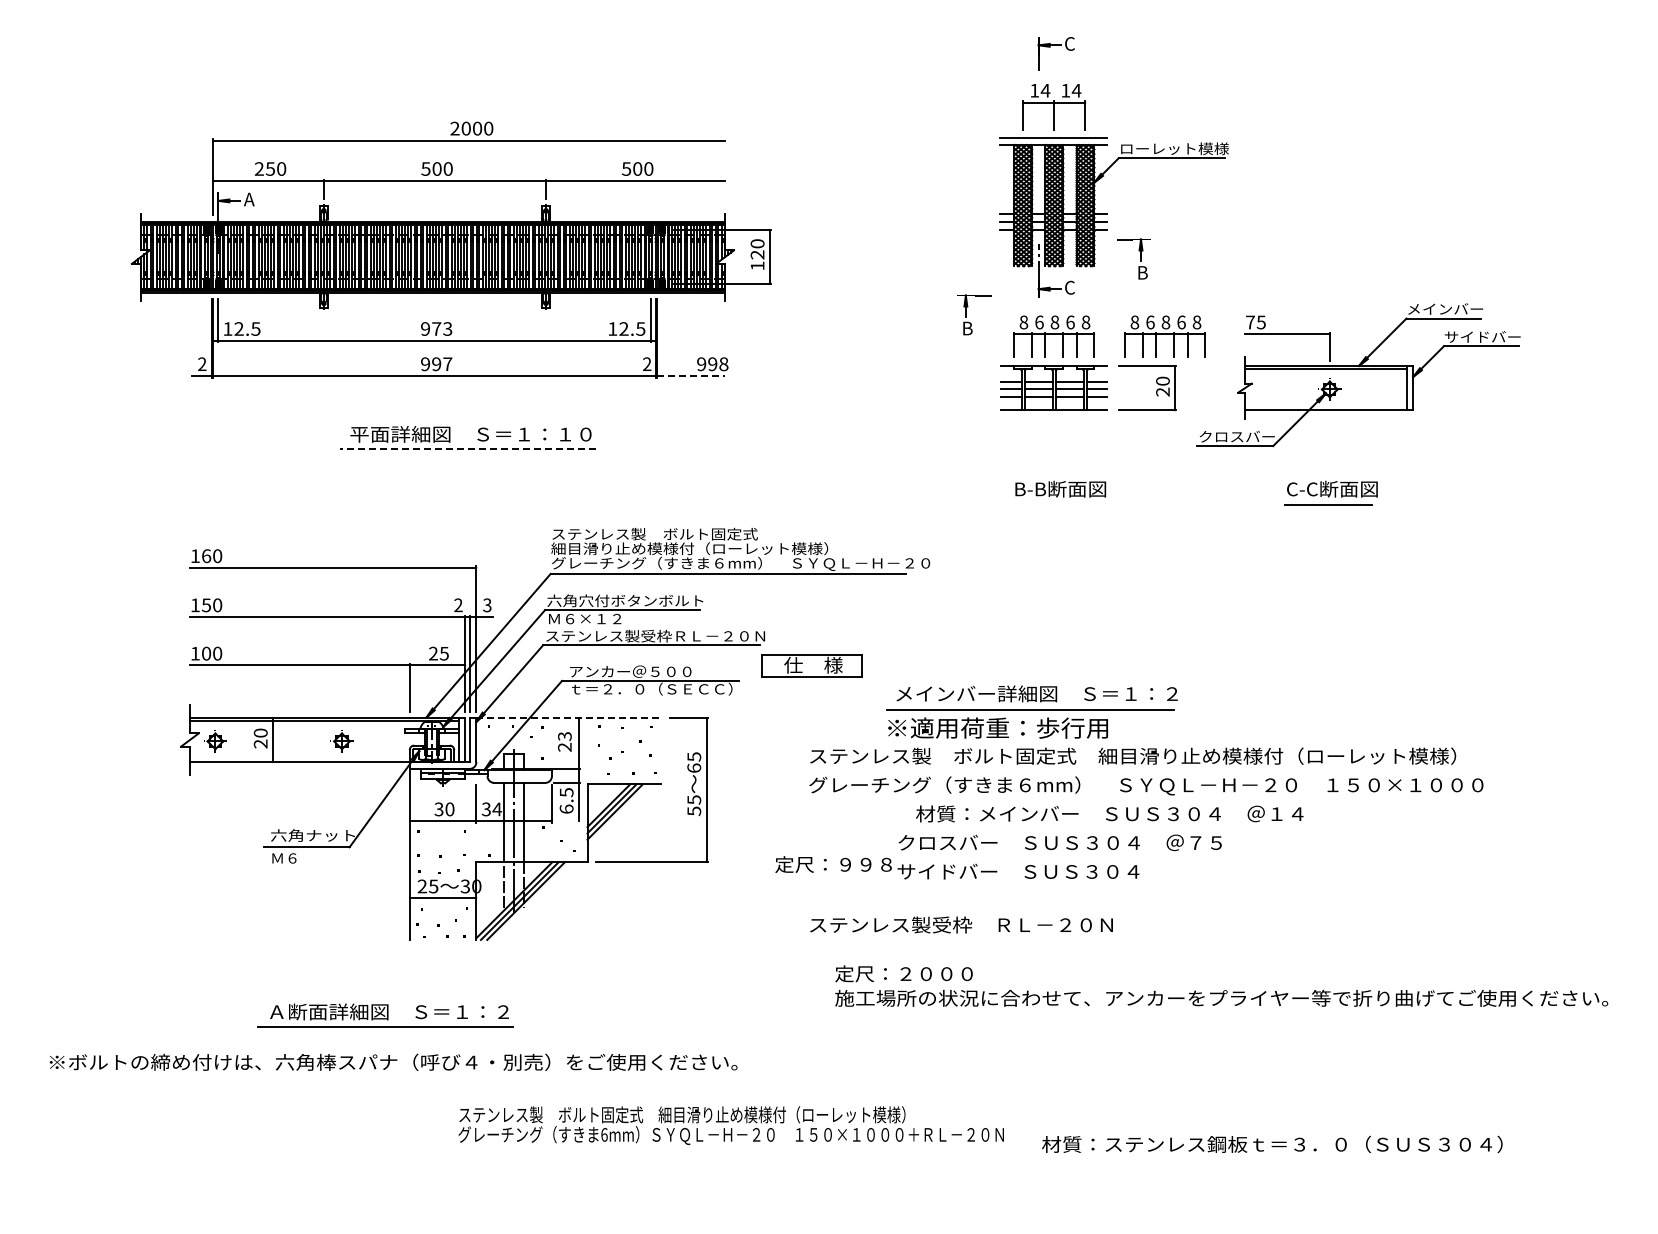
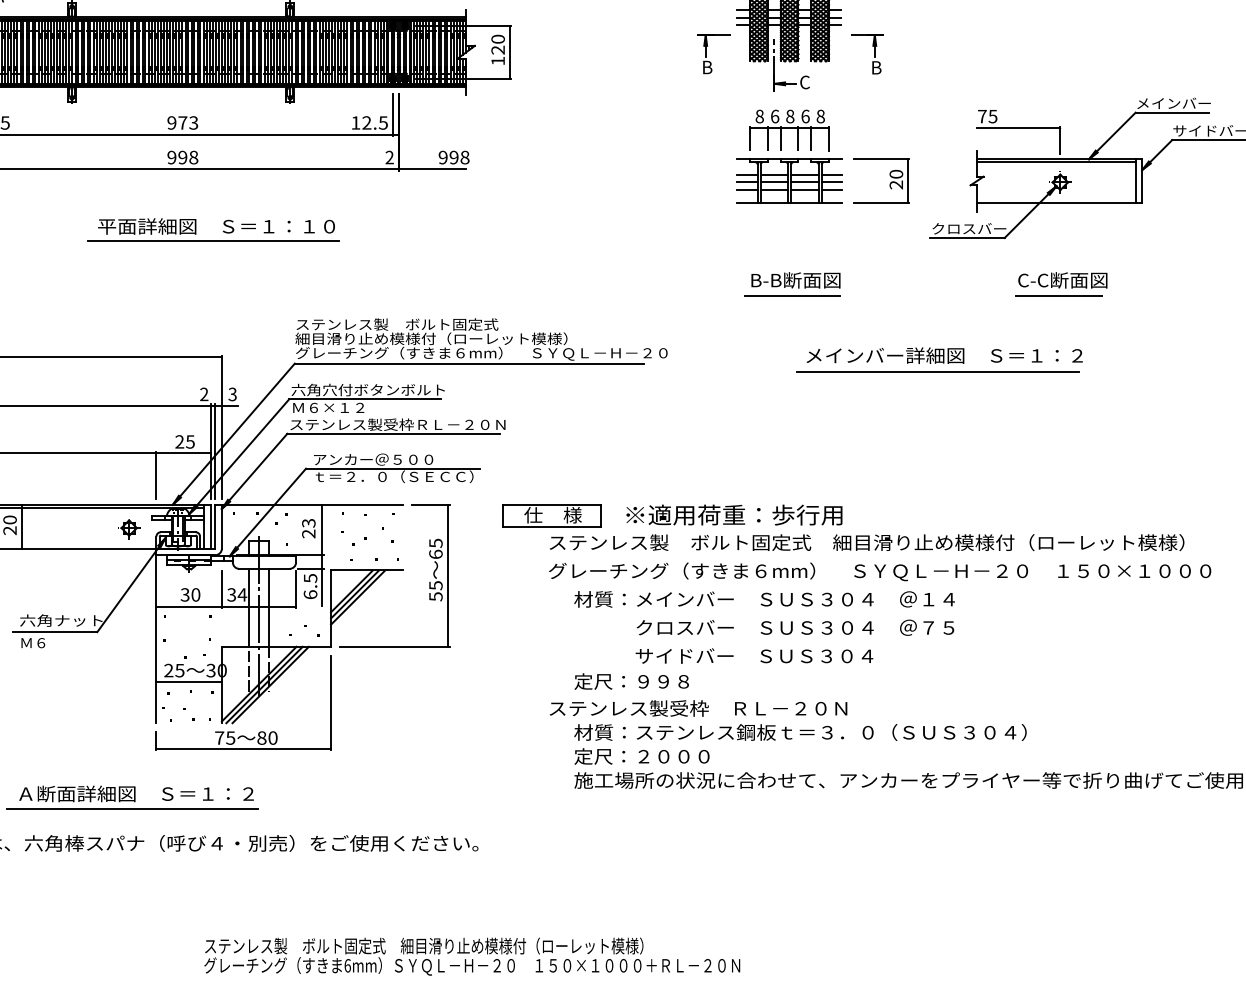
part: (966, 314) -> (706, 53), moved
part: (1165, 336) -> (898, 130), removed
text: (447, 364) -> (193, 157), 997 -> 998
line: (691, 376) -> (433, 169), dashed -> solid
line: (468, 449) -> (214, 241), dashed -> solid
line: (1056, 505) -> (791, 296), added
part: (811, 665) -> (551, 515), moved
part: (1031, 697) -> (939, 359), moved
line: (569, 717) -> (313, 504), dashed -> solid
part: (341, 741) -> (128, 528), moved
text: (1109, 813) -> (764, 598), moved
text: (833, 864) -> (631, 681), moved
part: (489, 948) -> (234, 731), added
text: (730, 1125) -> (471, 956), moved
text: (1272, 1143) -> (800, 731), moved

